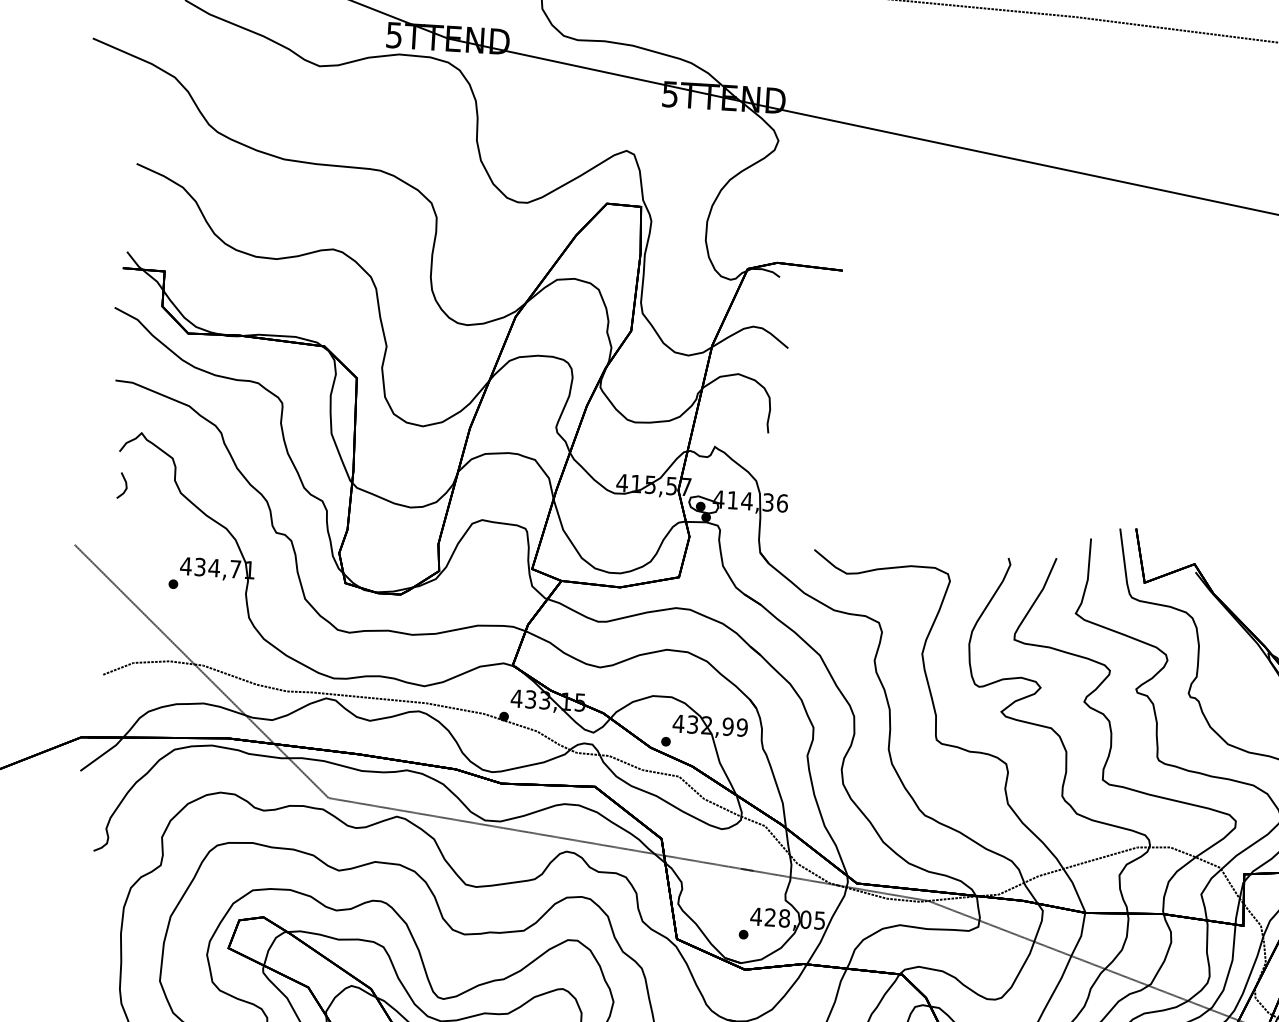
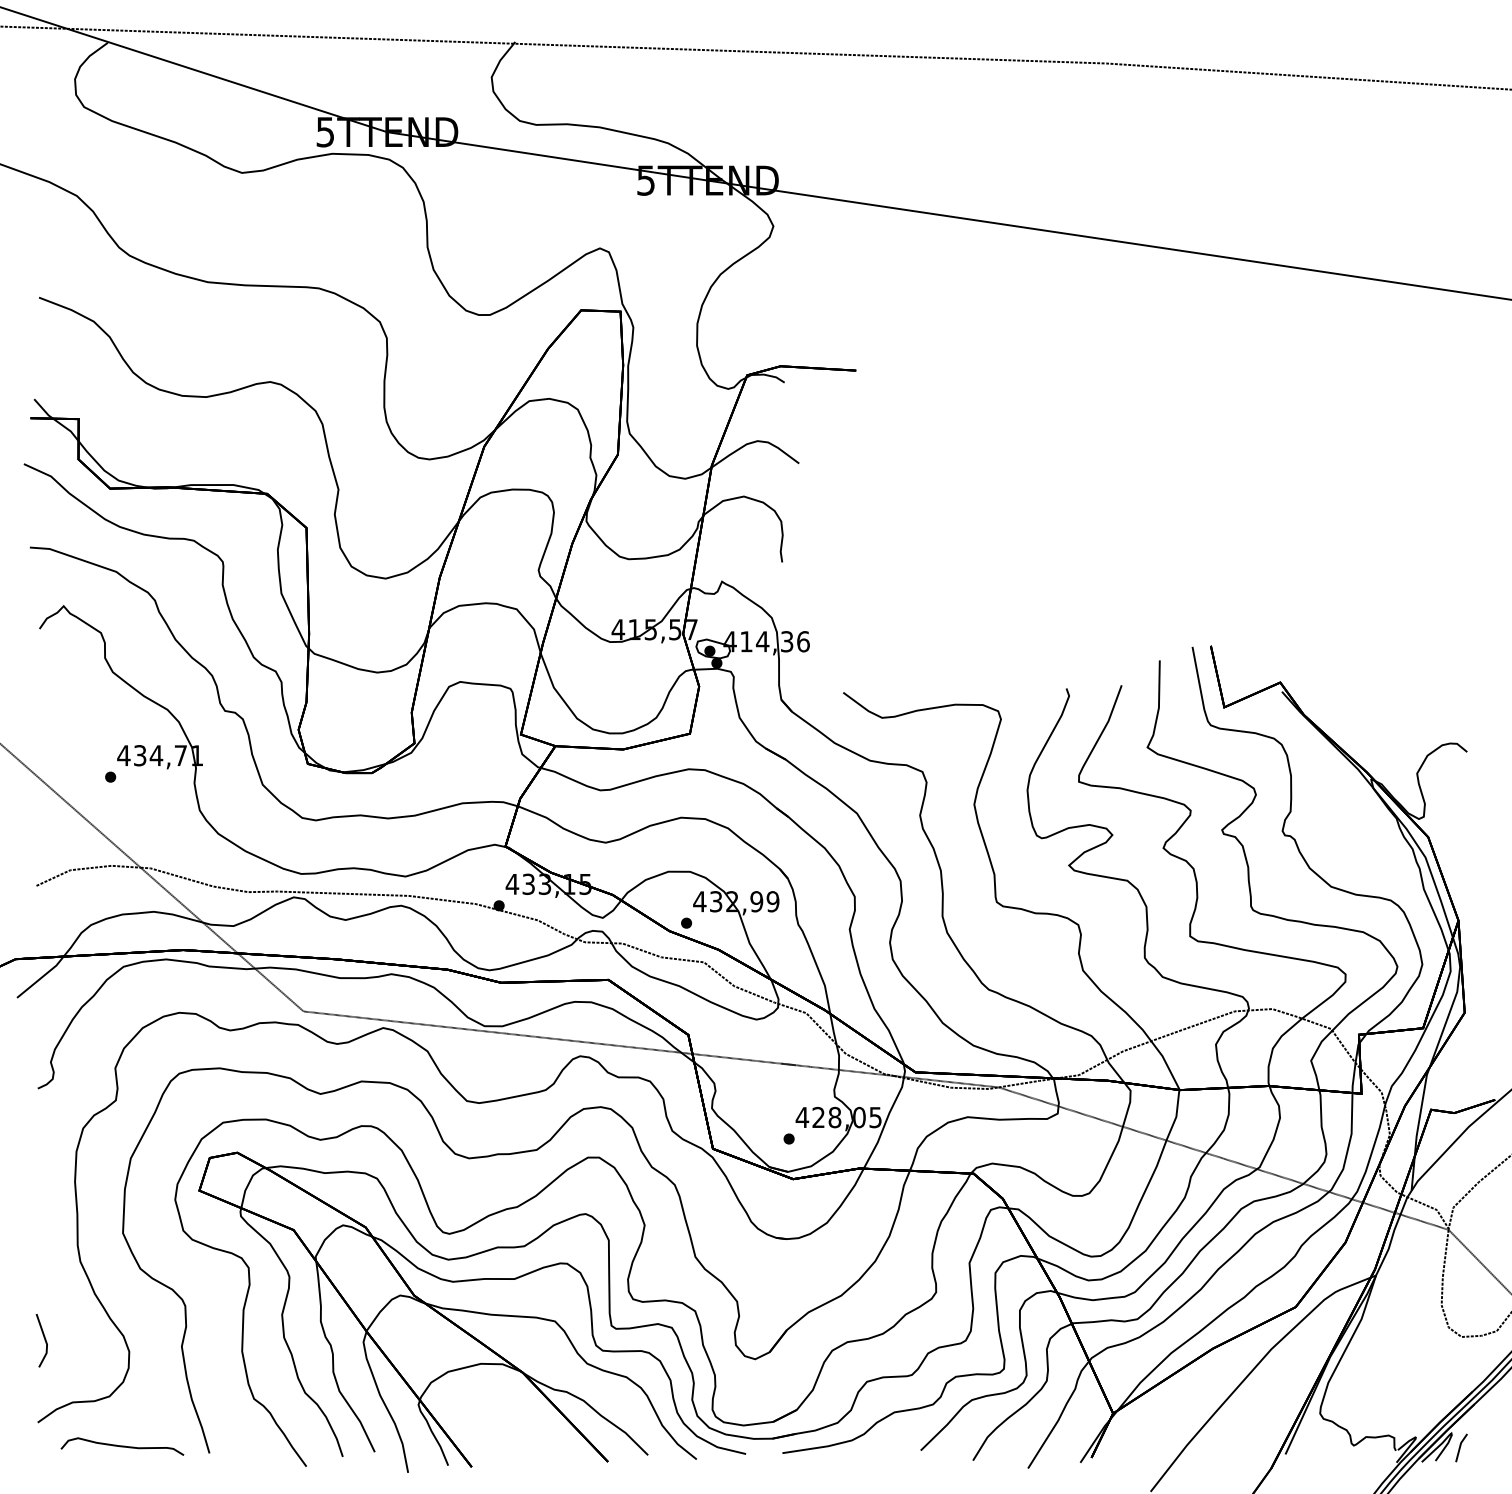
line: (125, 484) -> (48, 666), removed

